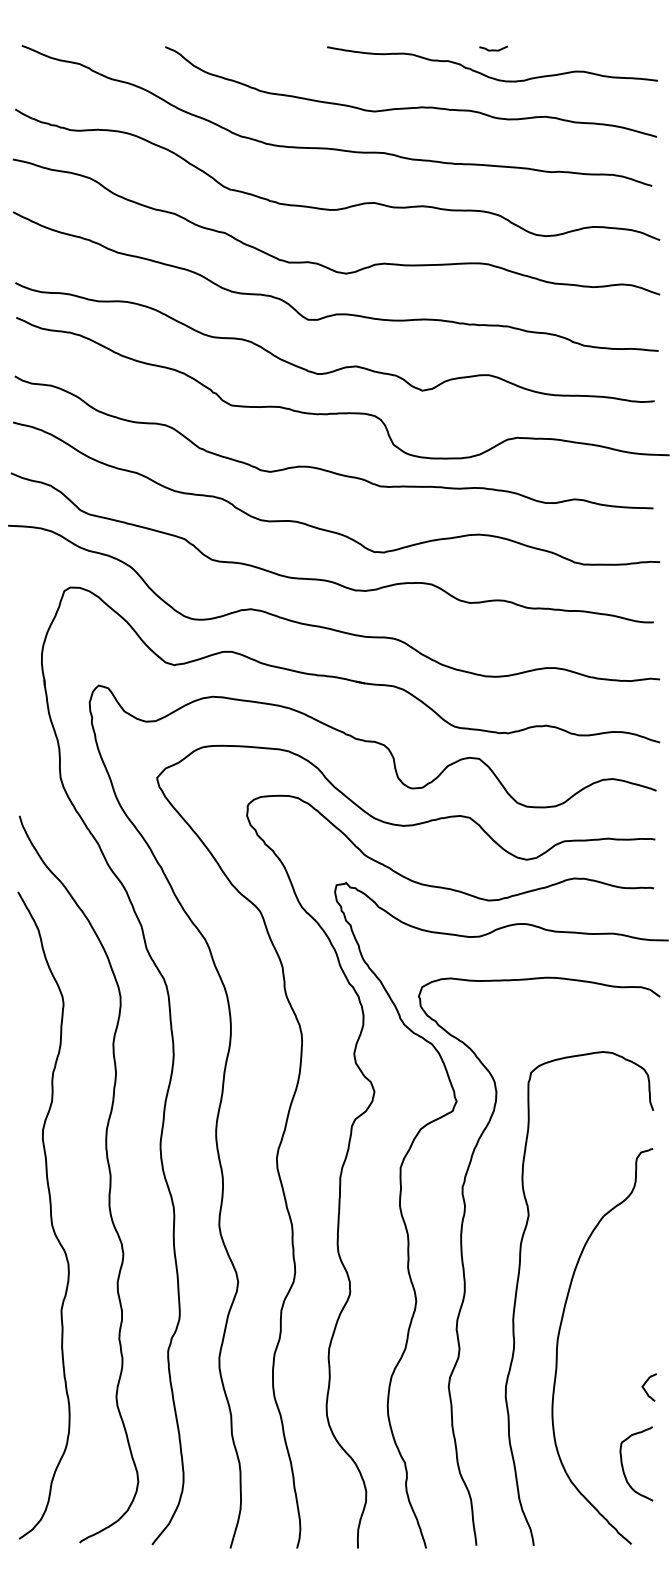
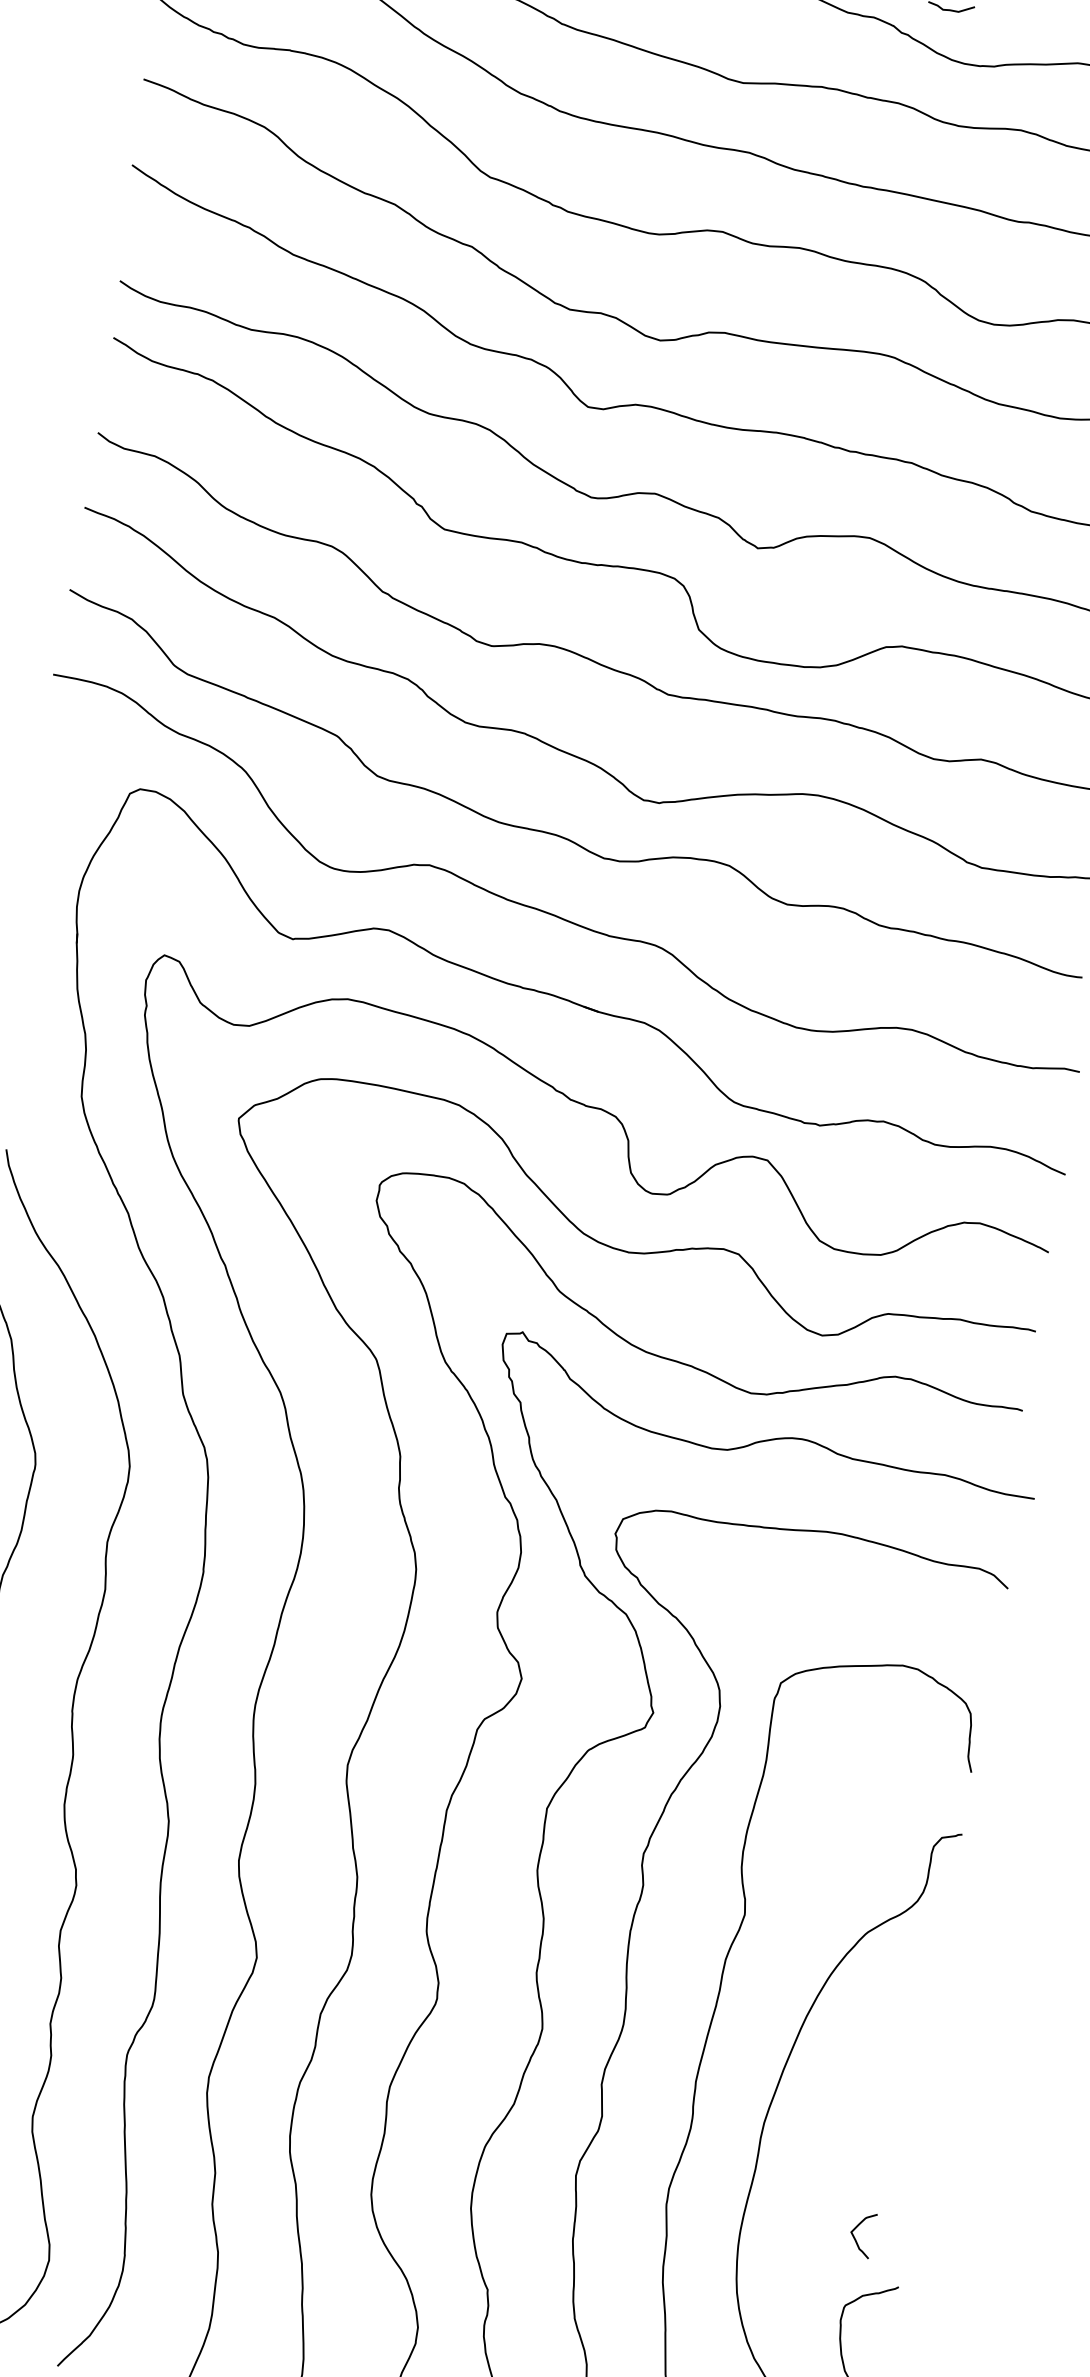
curve: (645, 1389) -> (855, 2237), moved

